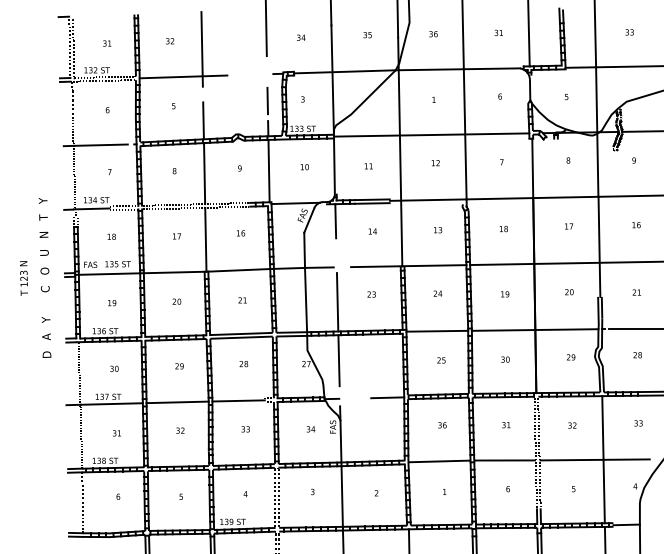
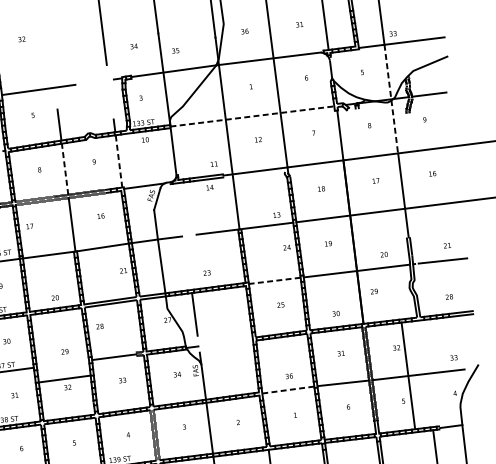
text: (629, 32) -> (393, 33), moved
text: (367, 35) -> (175, 51), moved
text: (170, 41) -> (22, 39), moved
line: (201, 49) -> (51, 65), removed
line: (267, 100) -> (111, 102), removed
line: (597, 132) -> (391, 99), solid -> dashed
line: (431, 135) -> (252, 116), solid -> dashed
text: (368, 166) -> (214, 164), moved
text: (304, 167) -> (145, 140), moved
line: (269, 170) -> (119, 160), solid -> dashed
line: (204, 173) -> (65, 169), solid -> dashed
line: (335, 221) -> (179, 197), removed
text: (438, 230) -> (277, 215), moved
text: (372, 231) -> (209, 187), moved
text: (176, 236) -> (29, 226), moved
text: (569, 292) -> (384, 254), moved
text: (636, 292) -> (447, 245), moved
text: (437, 293) -> (286, 247), moved
text: (371, 294) -> (206, 273), moved
text: (242, 300) -> (123, 270), moved
text: (176, 301) -> (54, 297), moved
line: (337, 302) -> (188, 265), removed
line: (437, 331) -> (274, 281), solid -> dashed
text: (637, 355) -> (449, 297), moved
text: (571, 357) -> (374, 291), moved
text: (505, 359) -> (336, 313), moved
text: (243, 364) -> (99, 326), moved
text: (179, 366) -> (64, 351), moved
line: (387, 397) -> (238, 340), removed
line: (177, 402) -> (64, 379), moved
text: (638, 423) -> (453, 357), moved
text: (442, 425) -> (289, 376), moved
line: (603, 459) -> (408, 375), moved
line: (439, 461) -> (288, 390), solid -> dashed

